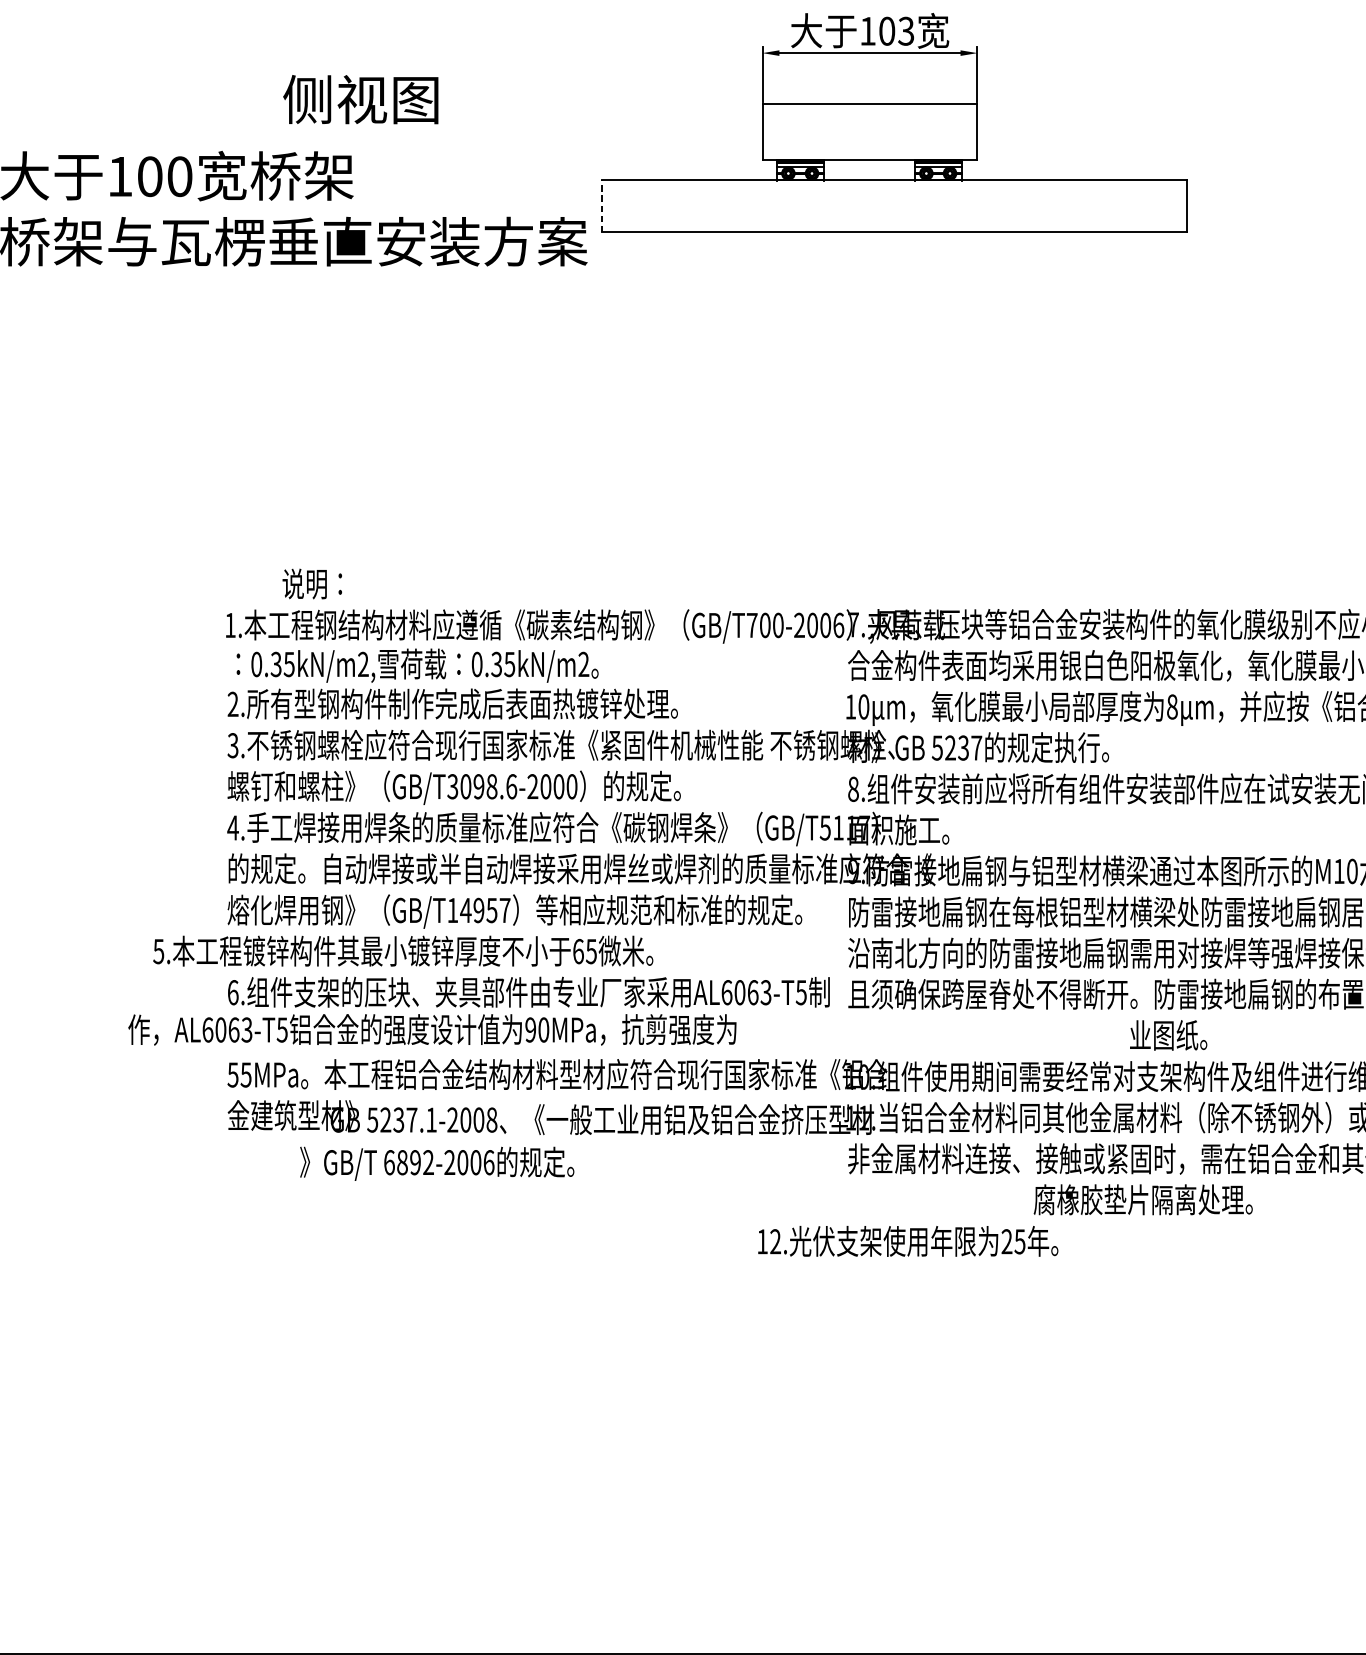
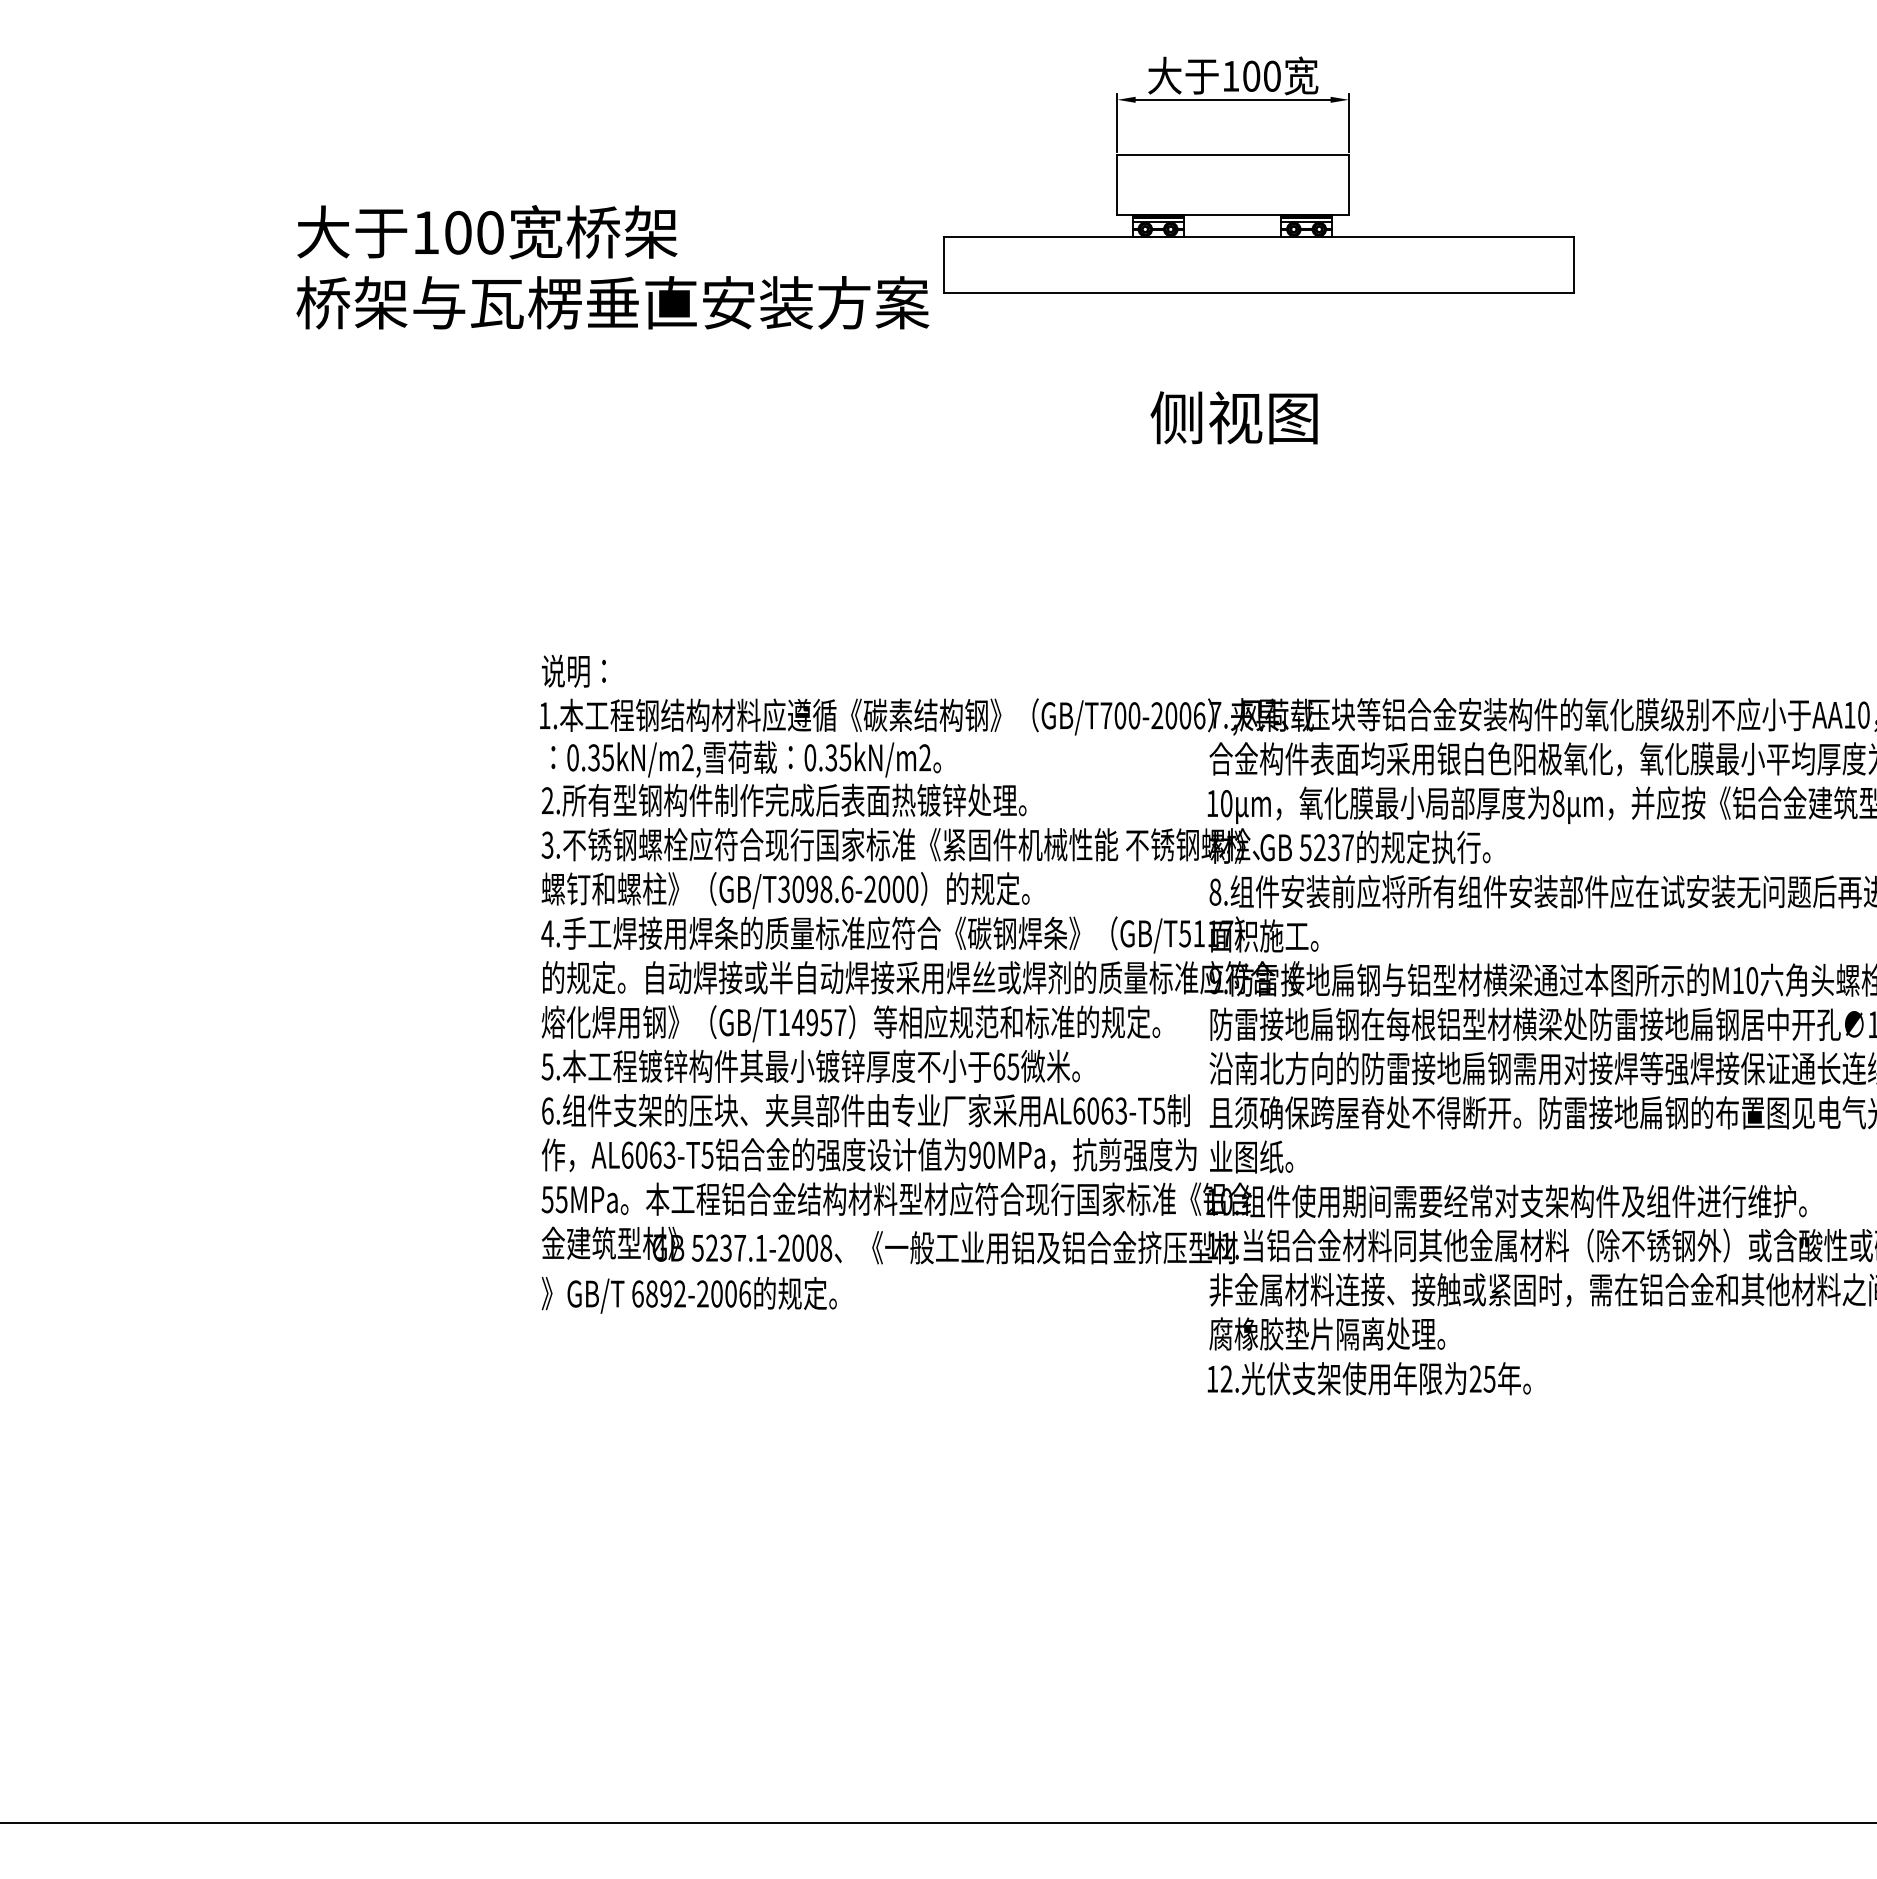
text: (905, 30) -> (1271, 75), 103 -> 100
text: (360, 99) -> (1233, 417), moved
line: (601, 206) -> (944, 264), dashed -> solid
text: (311, 583) -> (573, 670), moved
text: (402, 950) -> (810, 1065), moved
text: (431, 1030) -> (868, 1155), moved
text: (1168, 1034) -> (1251, 1156), moved
text: (436, 1164) -> (688, 1295), moved
text: (1143, 1199) -> (1327, 1333), moved
text: (907, 1241) -> (1368, 1378), moved

